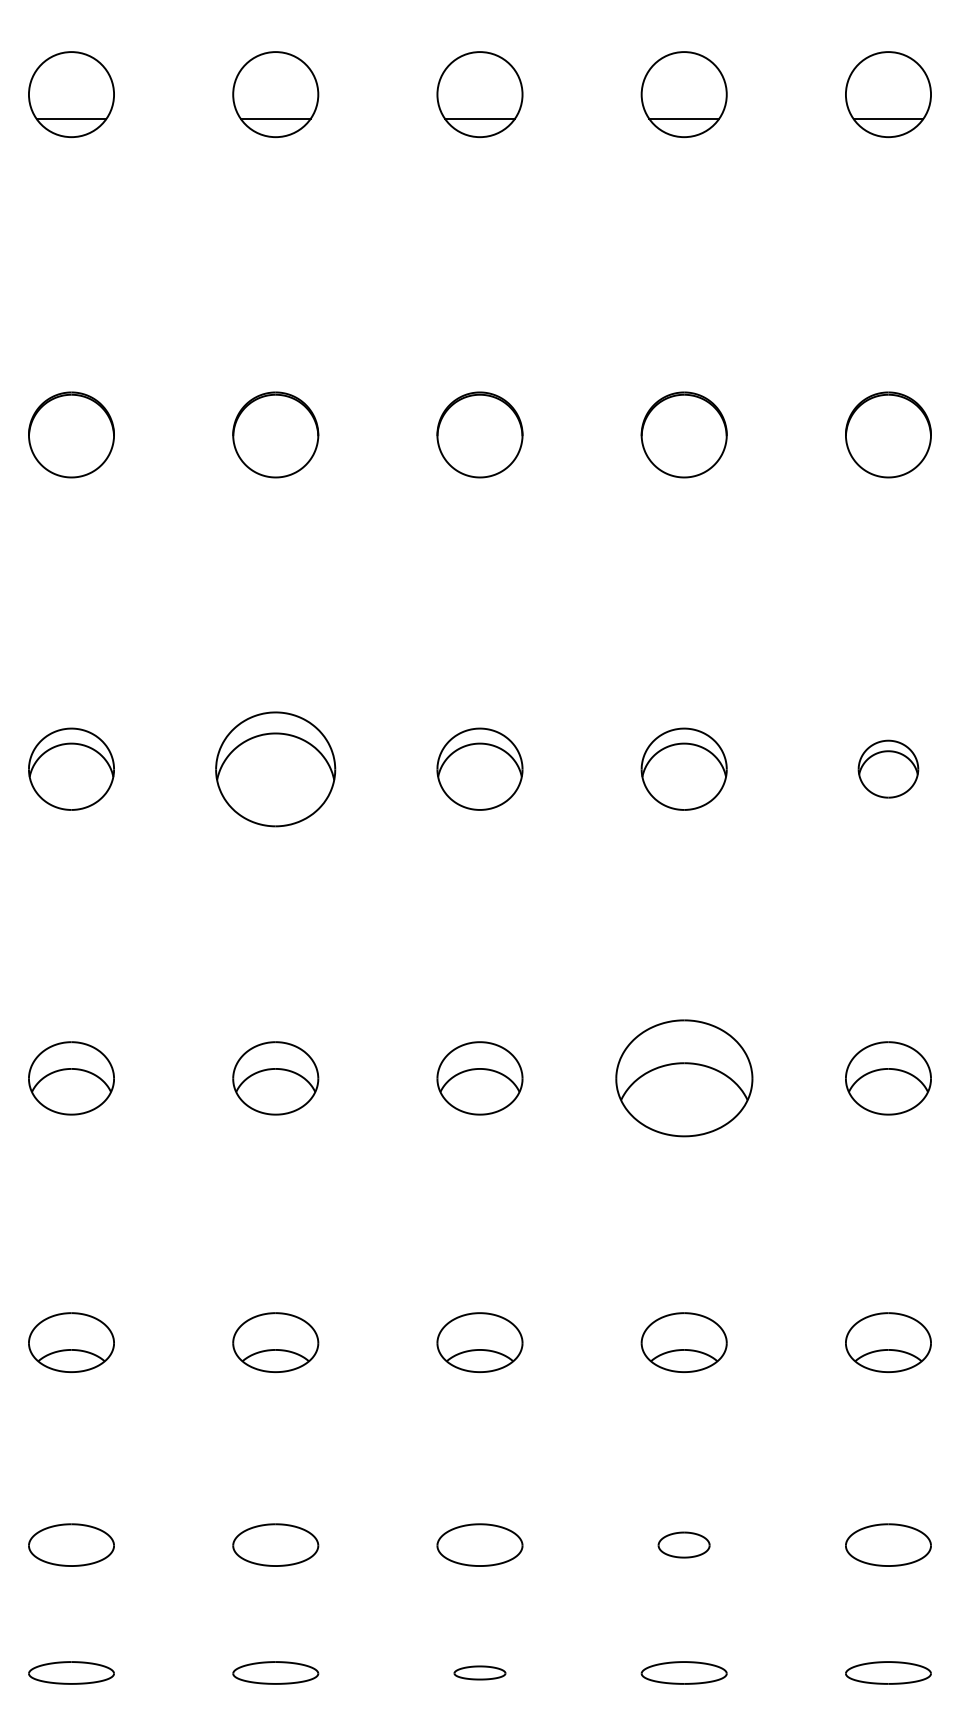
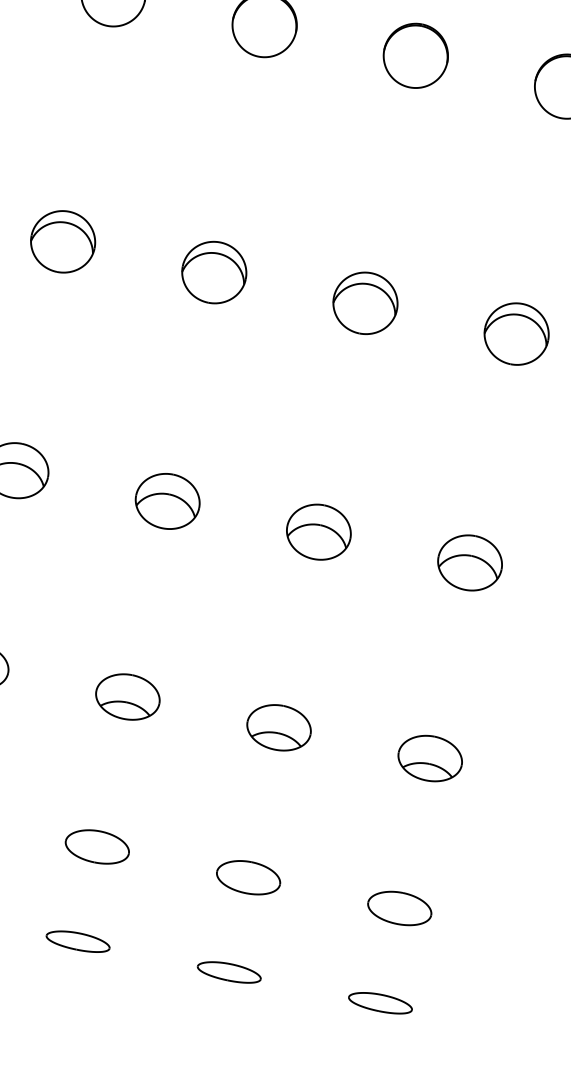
part: (275, 768) -> (63, 241), size x0.71
part: (888, 768) -> (516, 333), size x1.43
part: (683, 1078) -> (318, 532), size x0.62
part: (683, 1544) -> (248, 877), size x1.67
part: (479, 1672) -> (77, 941), size x1.67

